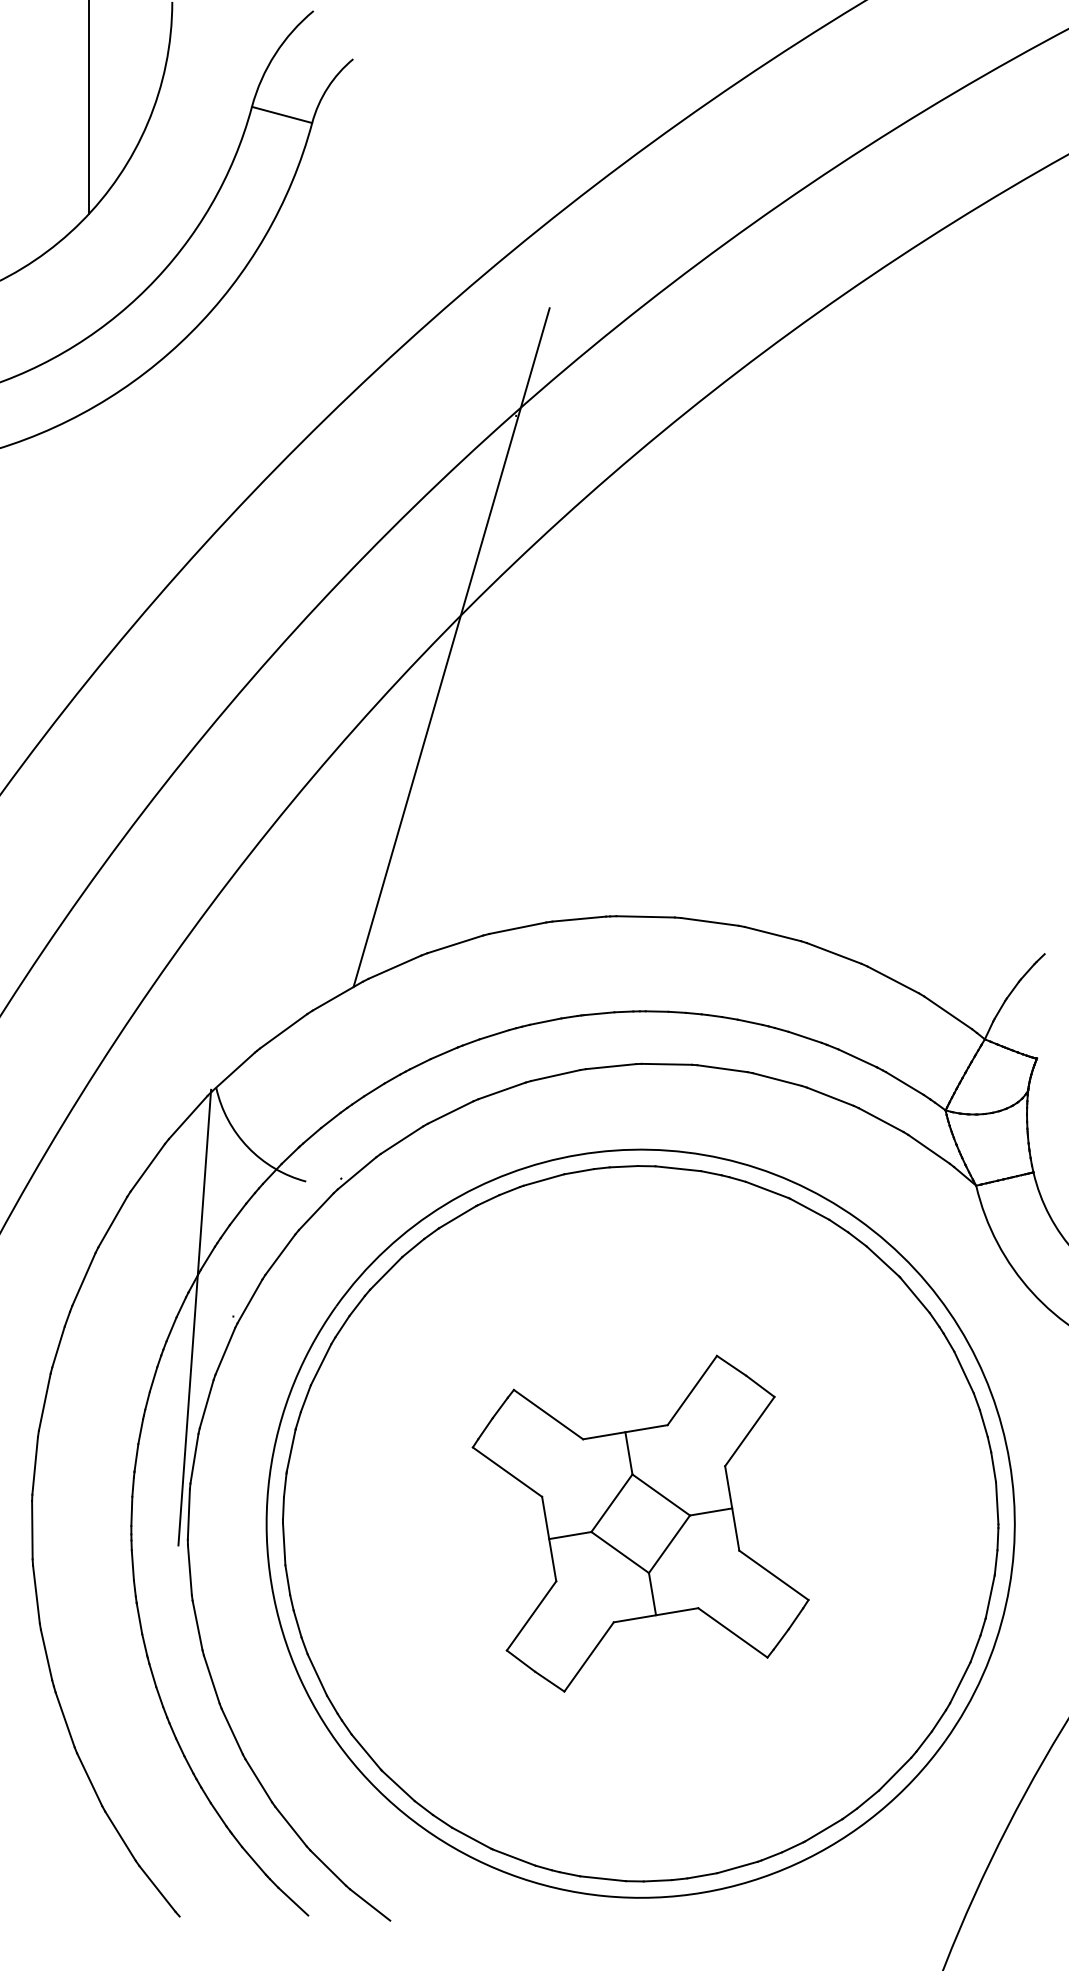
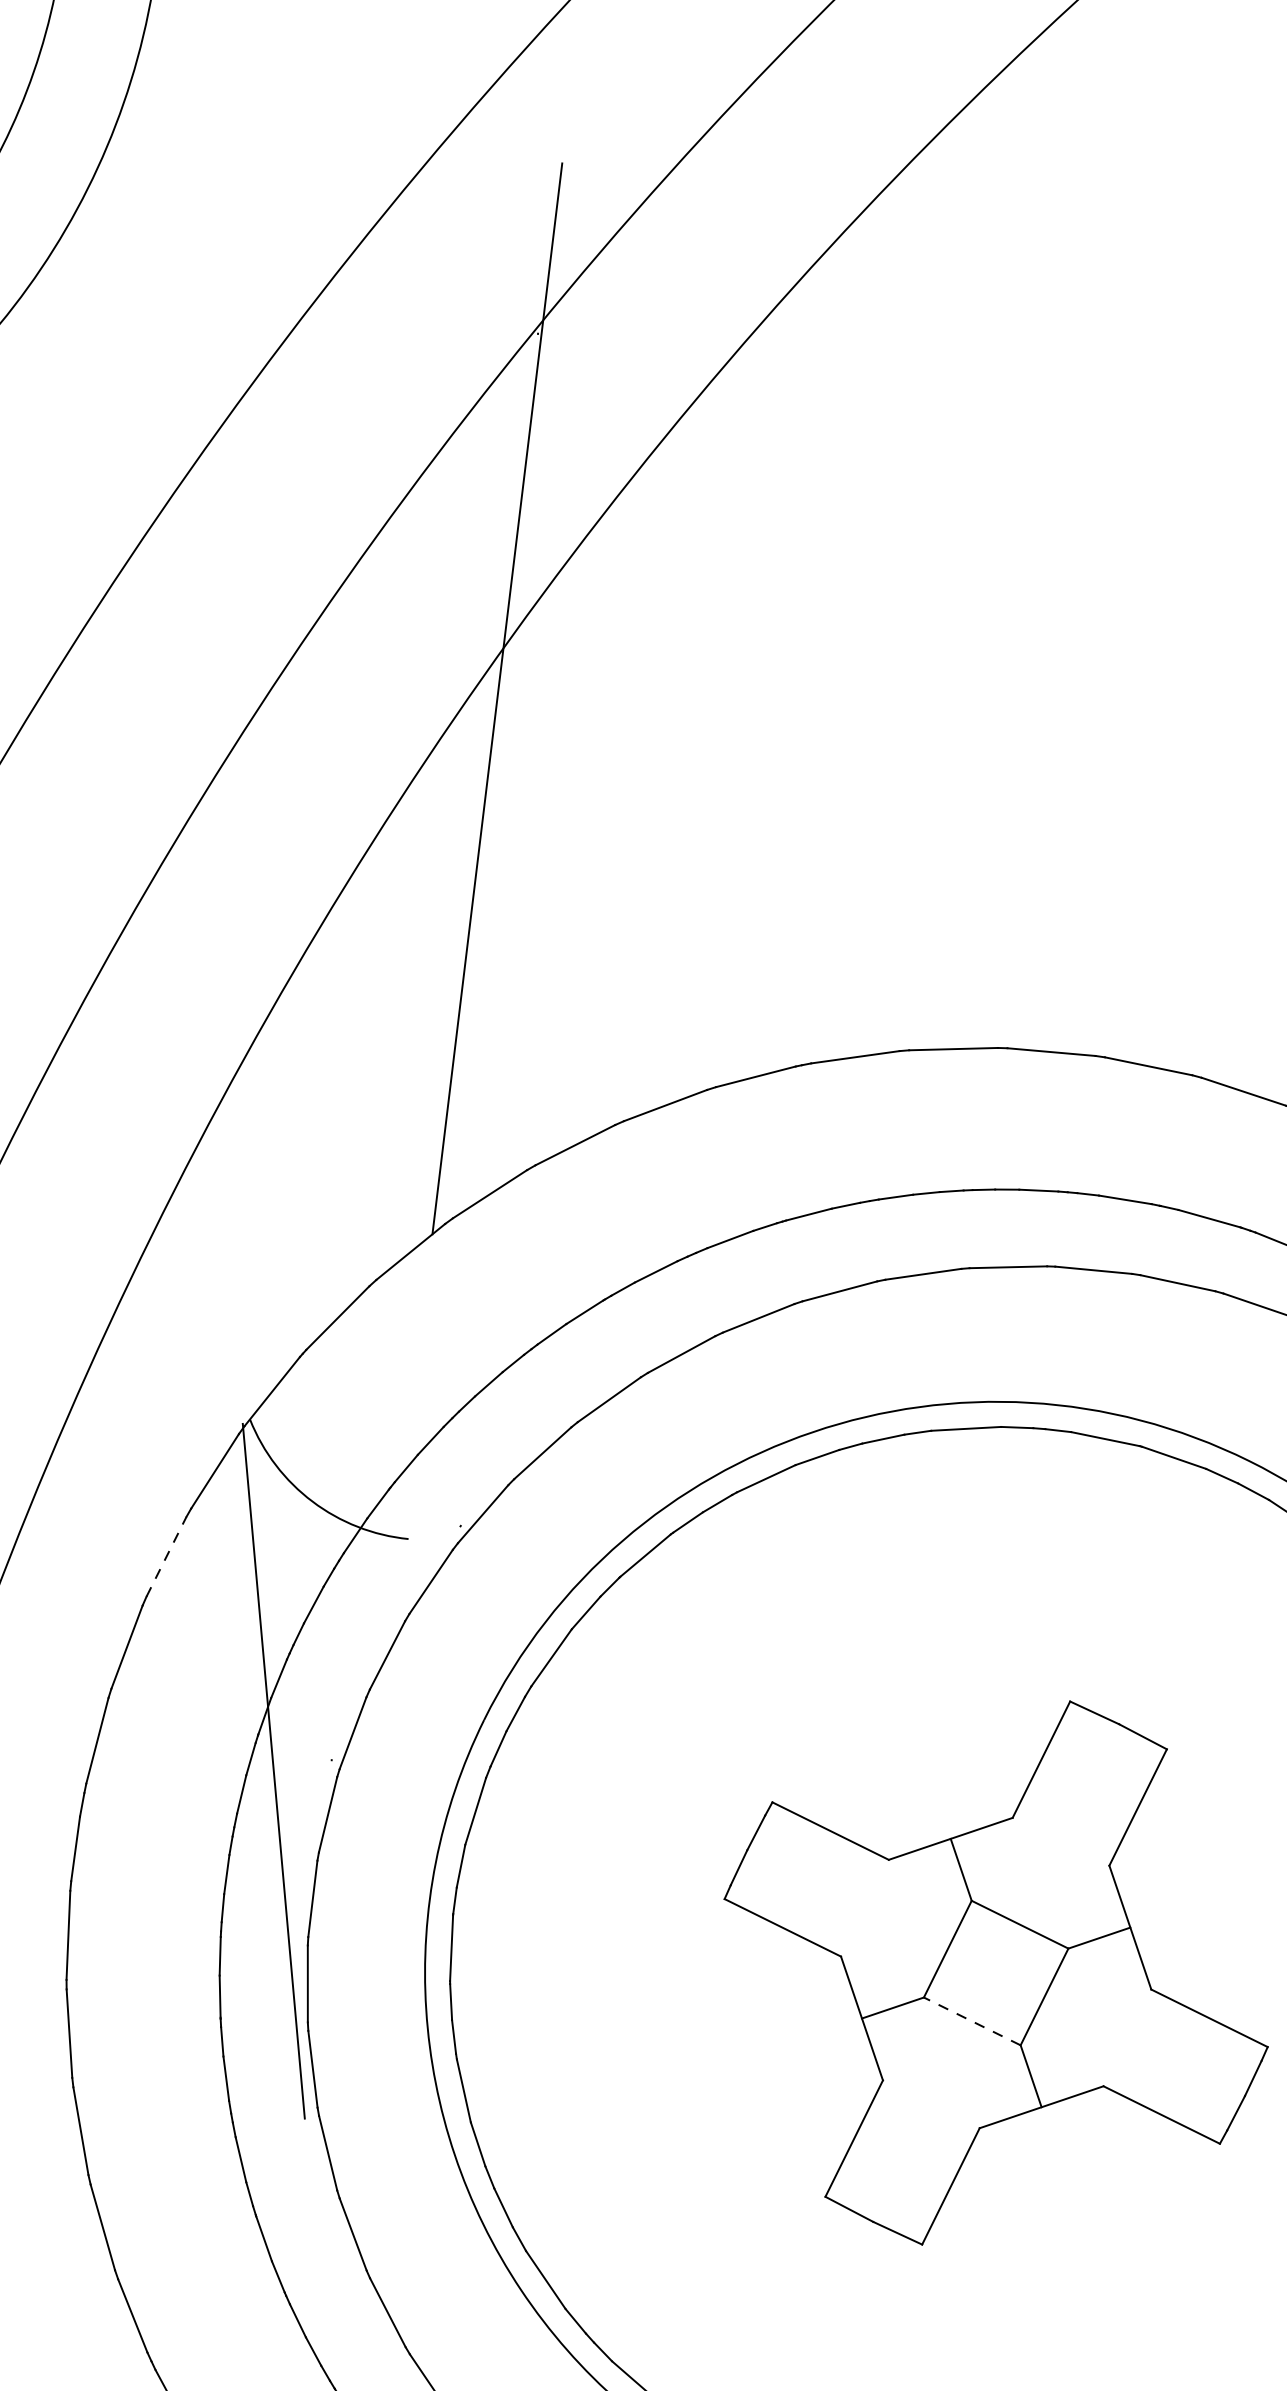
line: (148, 1167) -> (167, 1556), solid -> dashed
line: (619, 1552) -> (971, 2021), solid -> dashed

